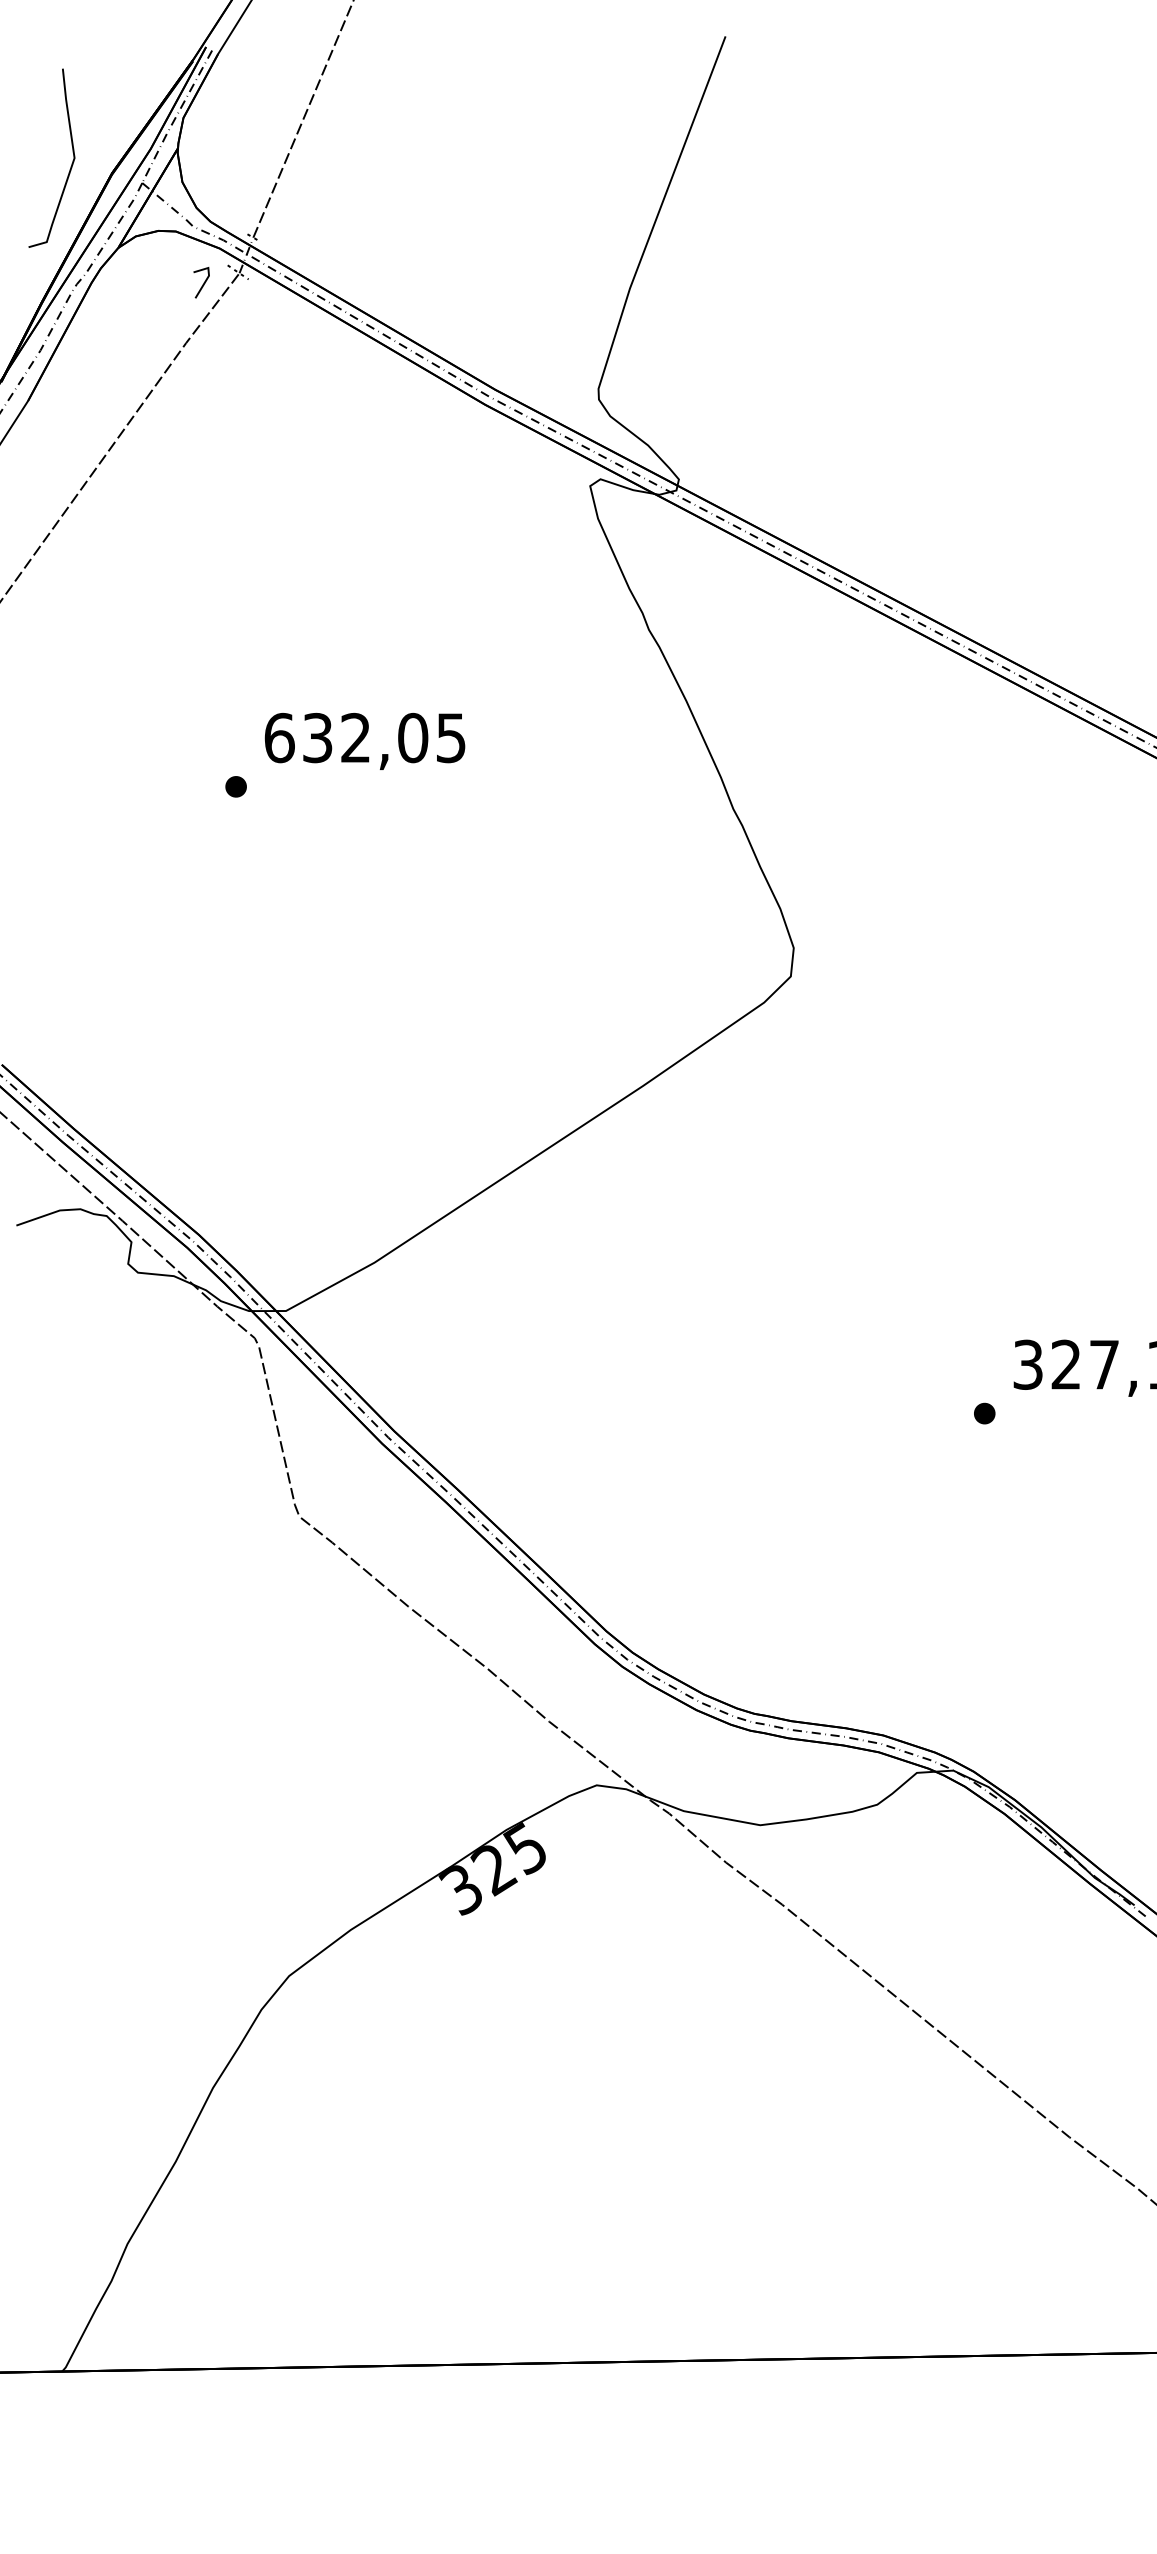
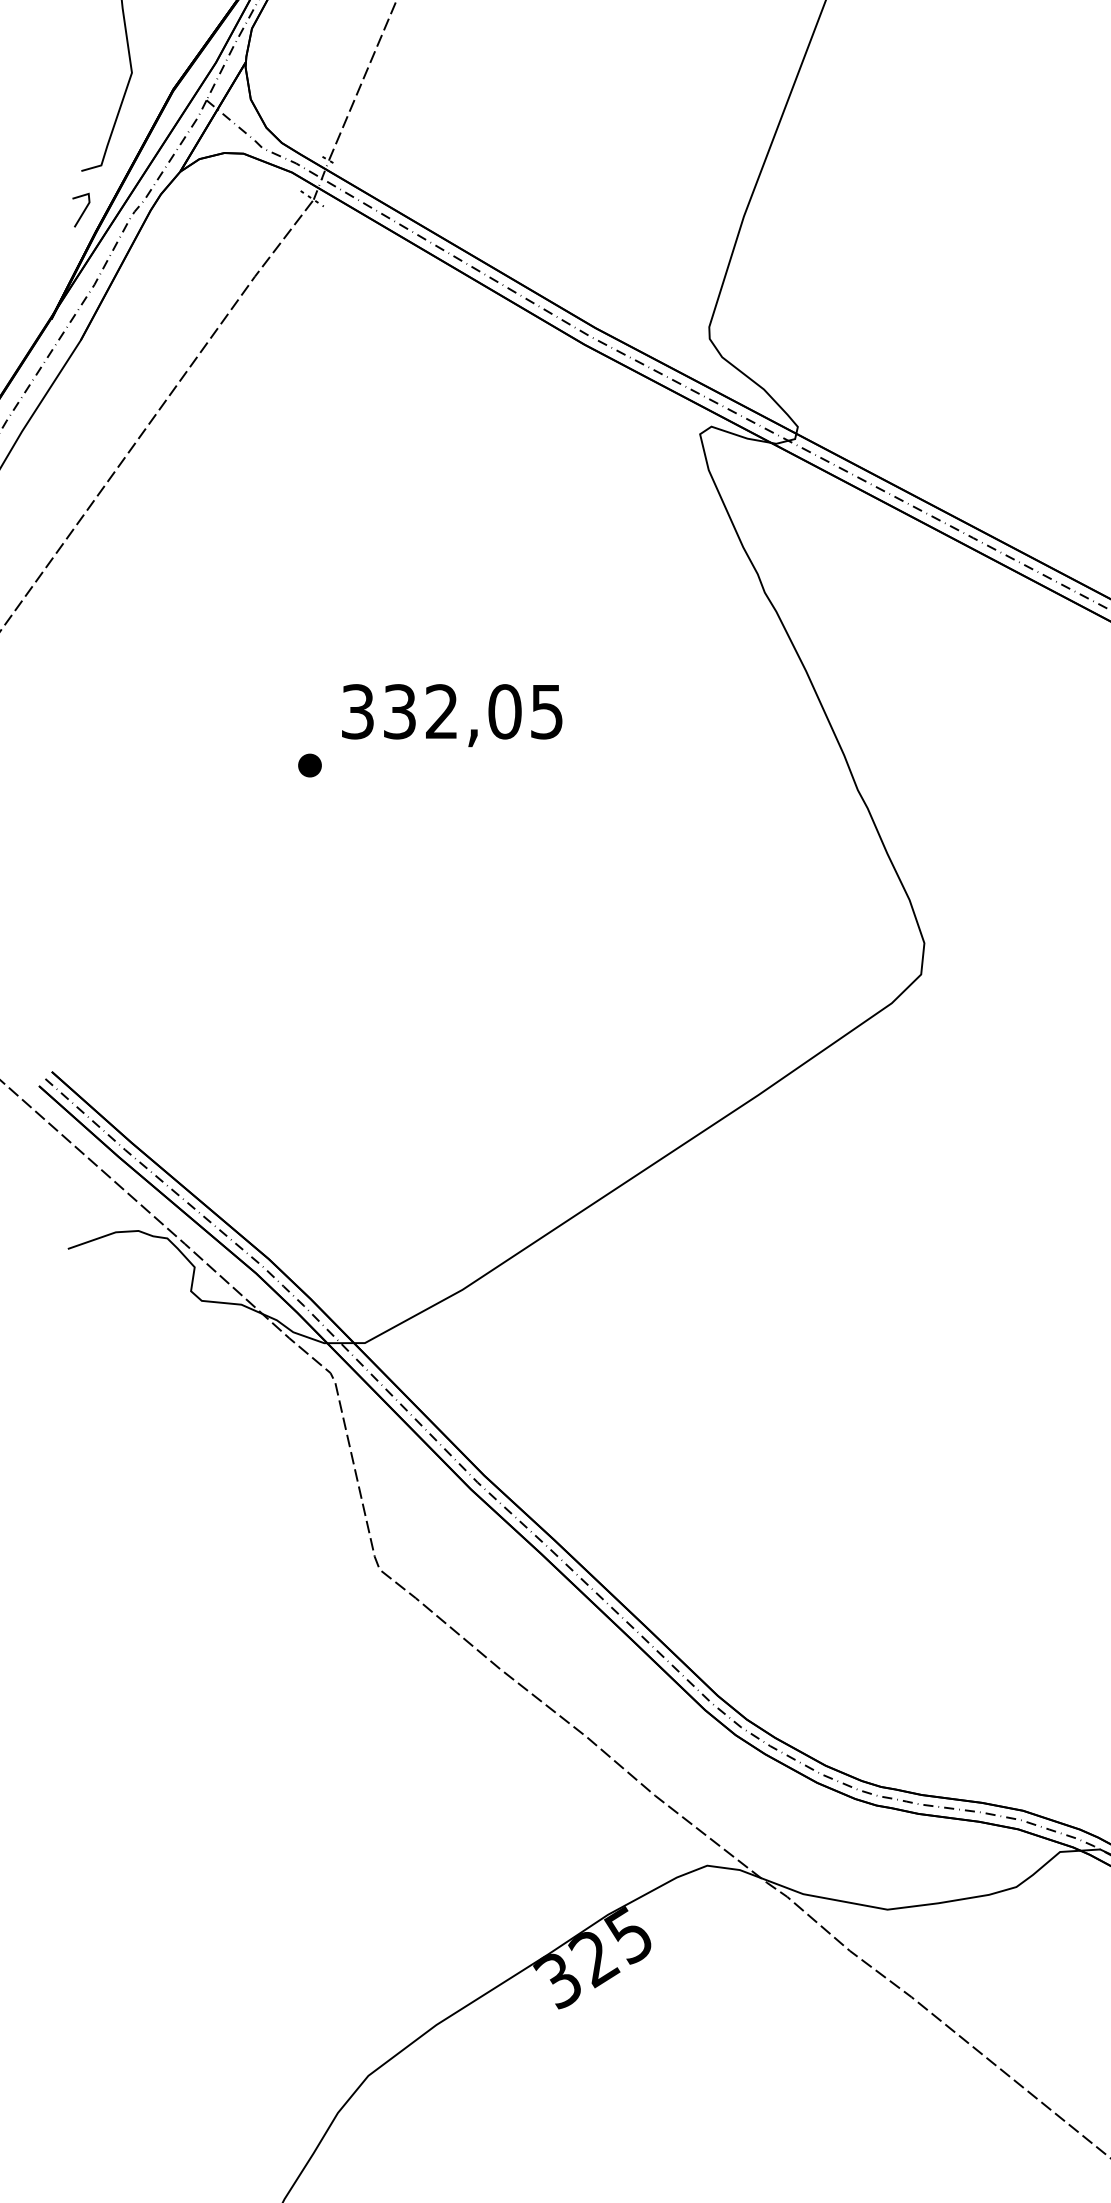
line: (203, 282) -> (83, 209), moved
text: (279, 737) -> (357, 711), 632,05 -> 332,05

